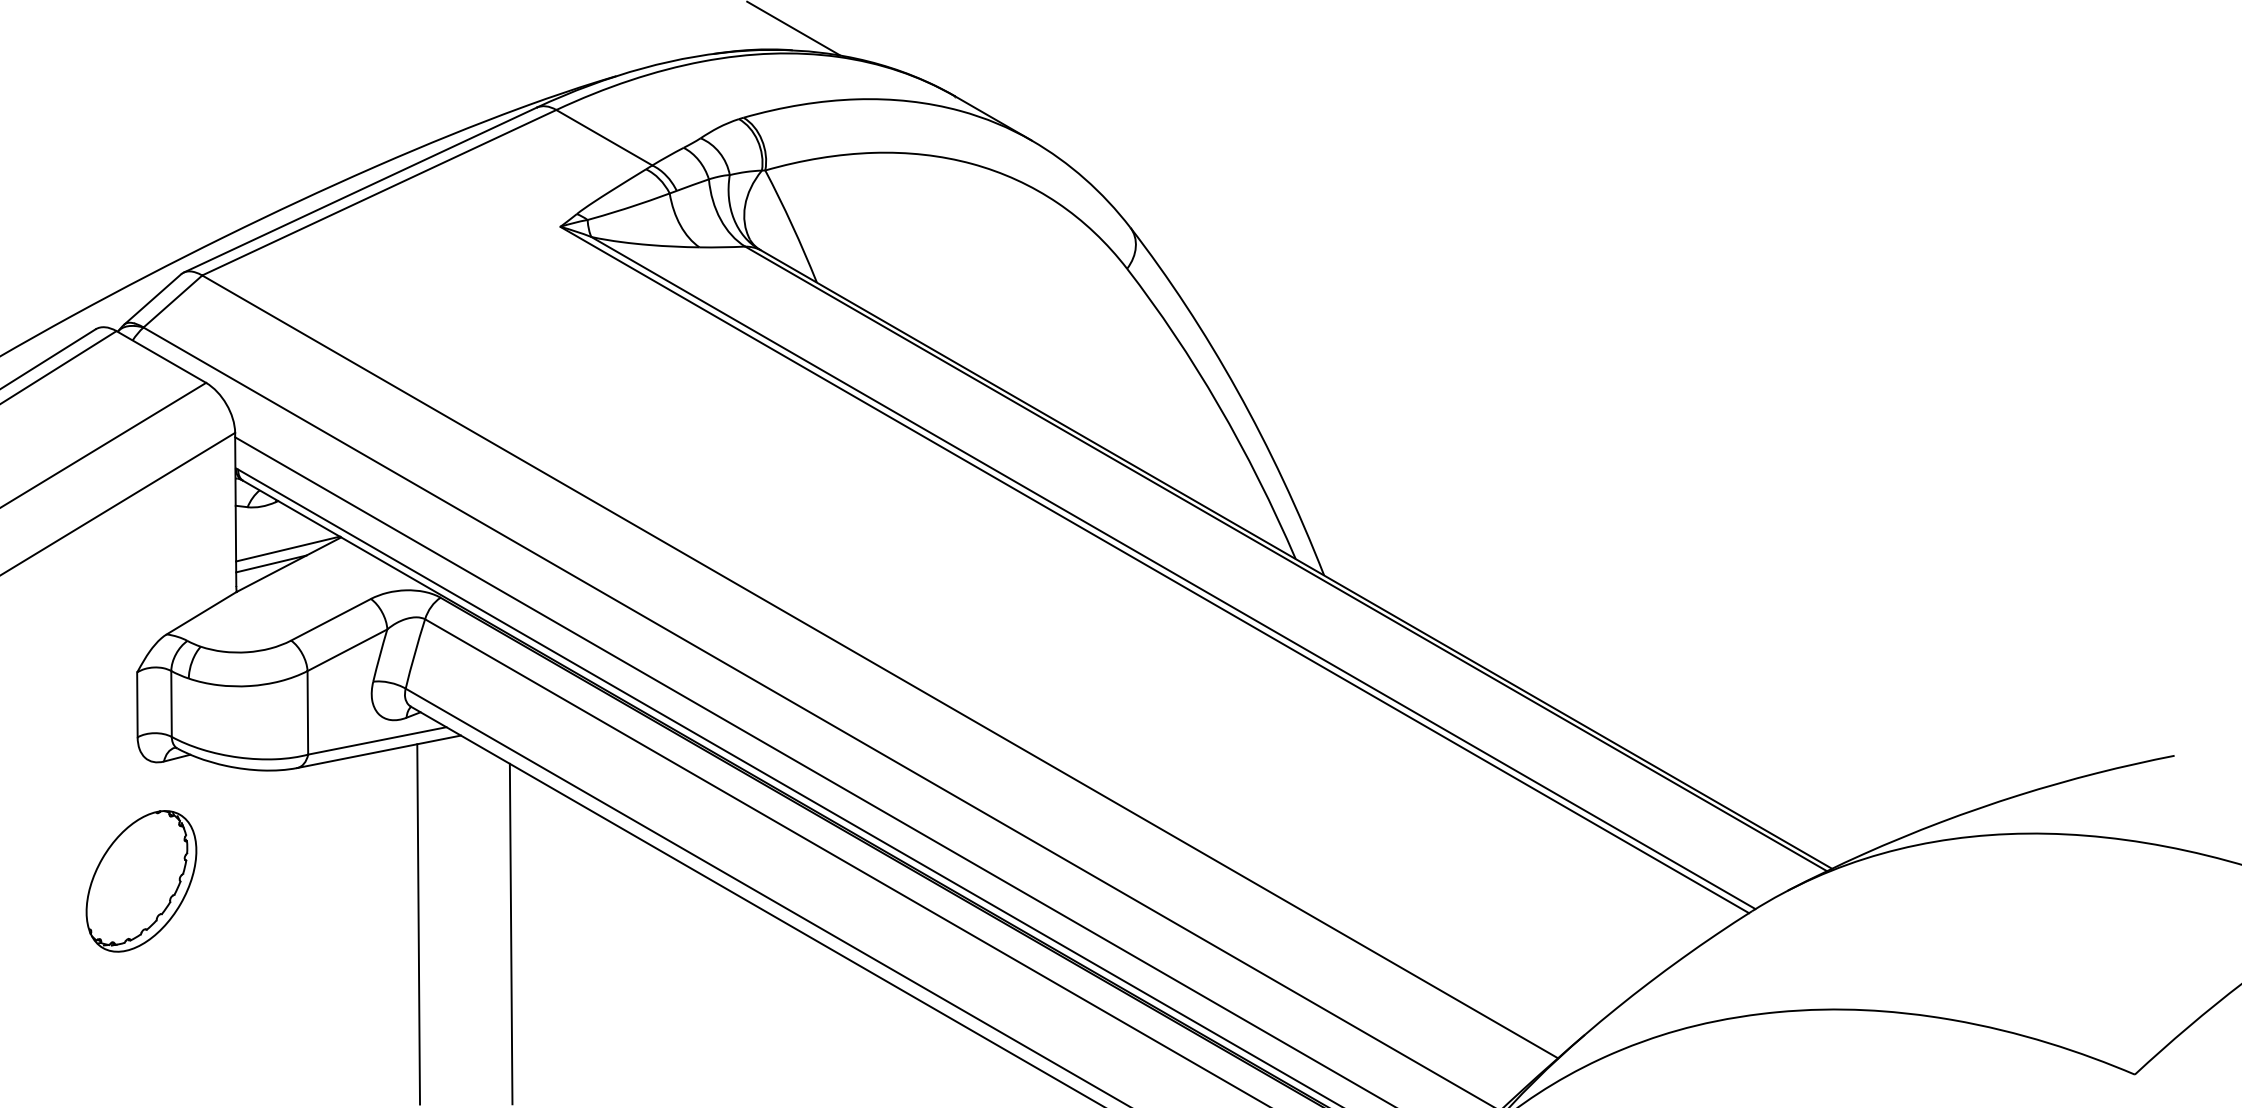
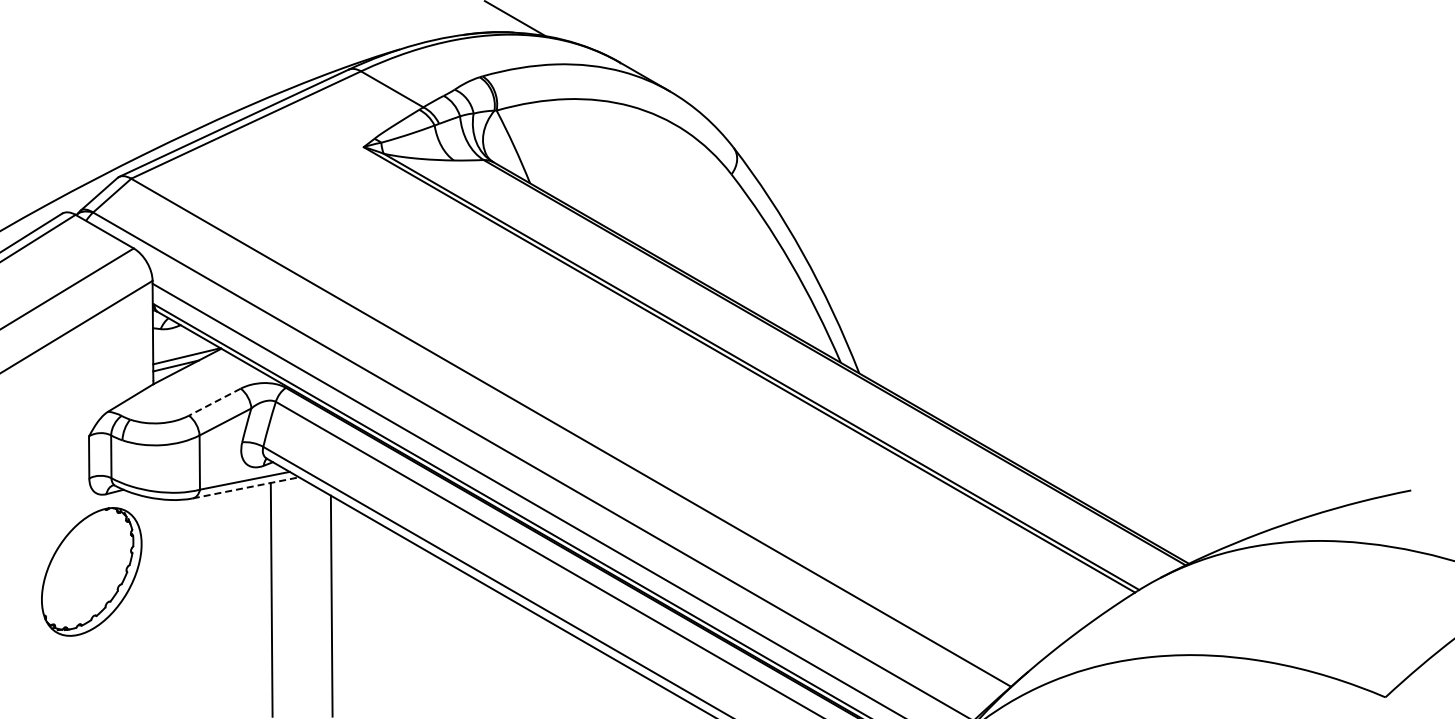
line: (330, 620) -> (214, 402), solid -> dashed
line: (379, 751) -> (246, 487), solid -> dashed
part: (140, 880) -> (91, 571), size x1.4

